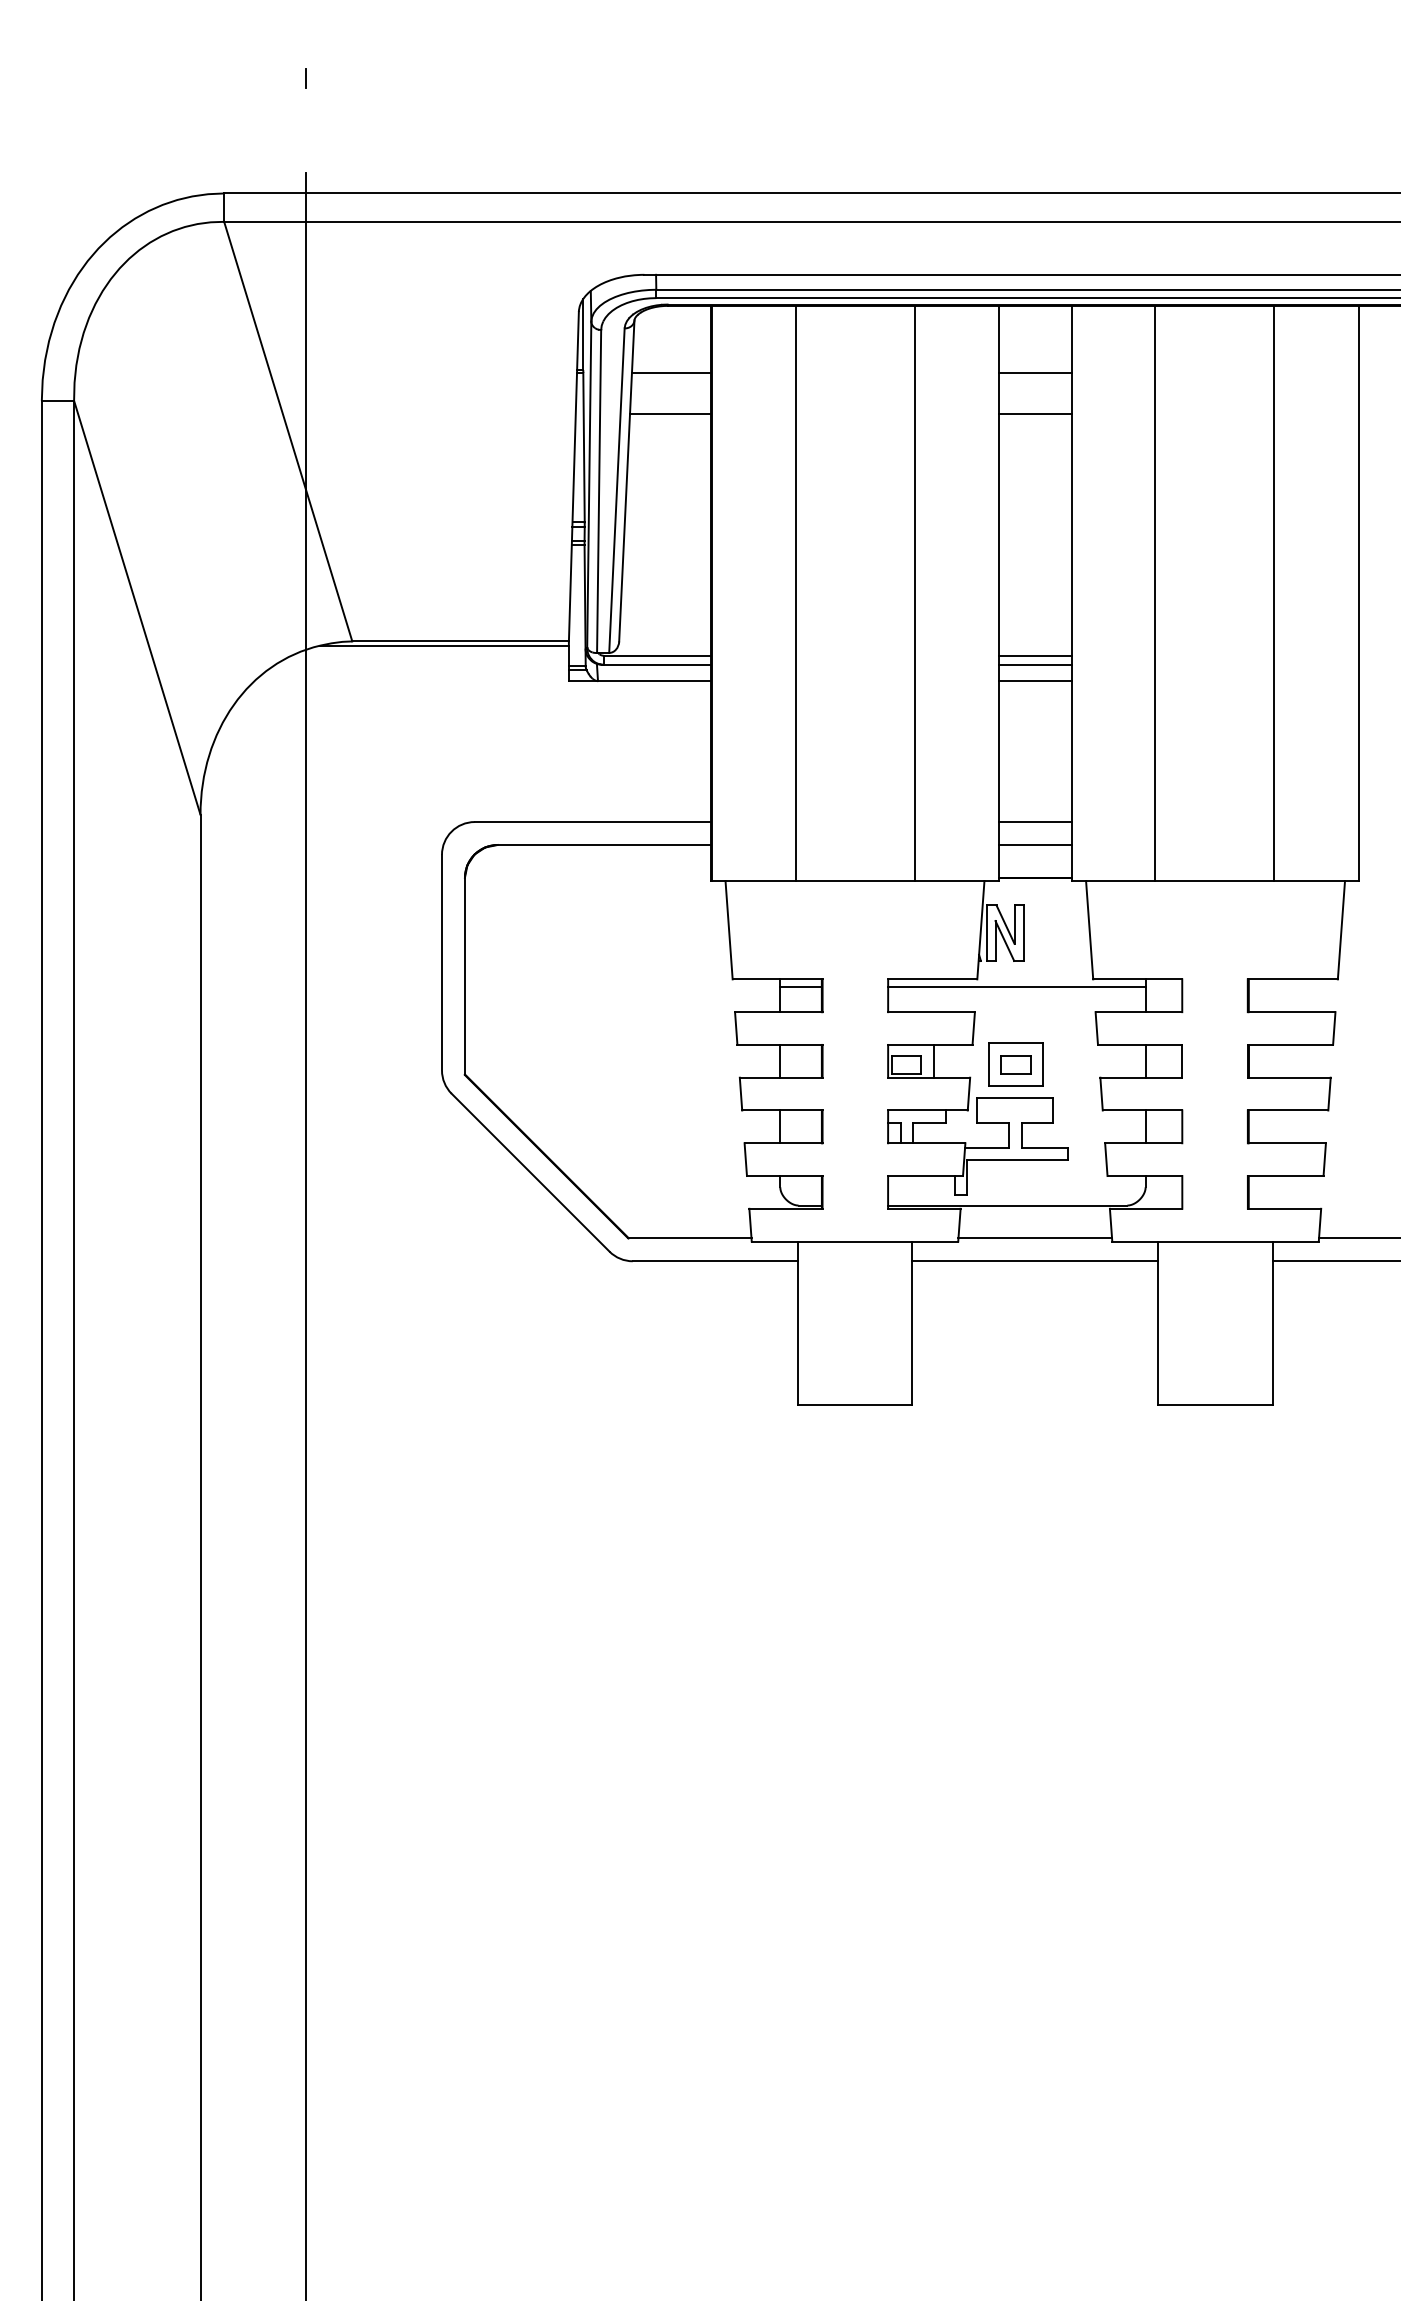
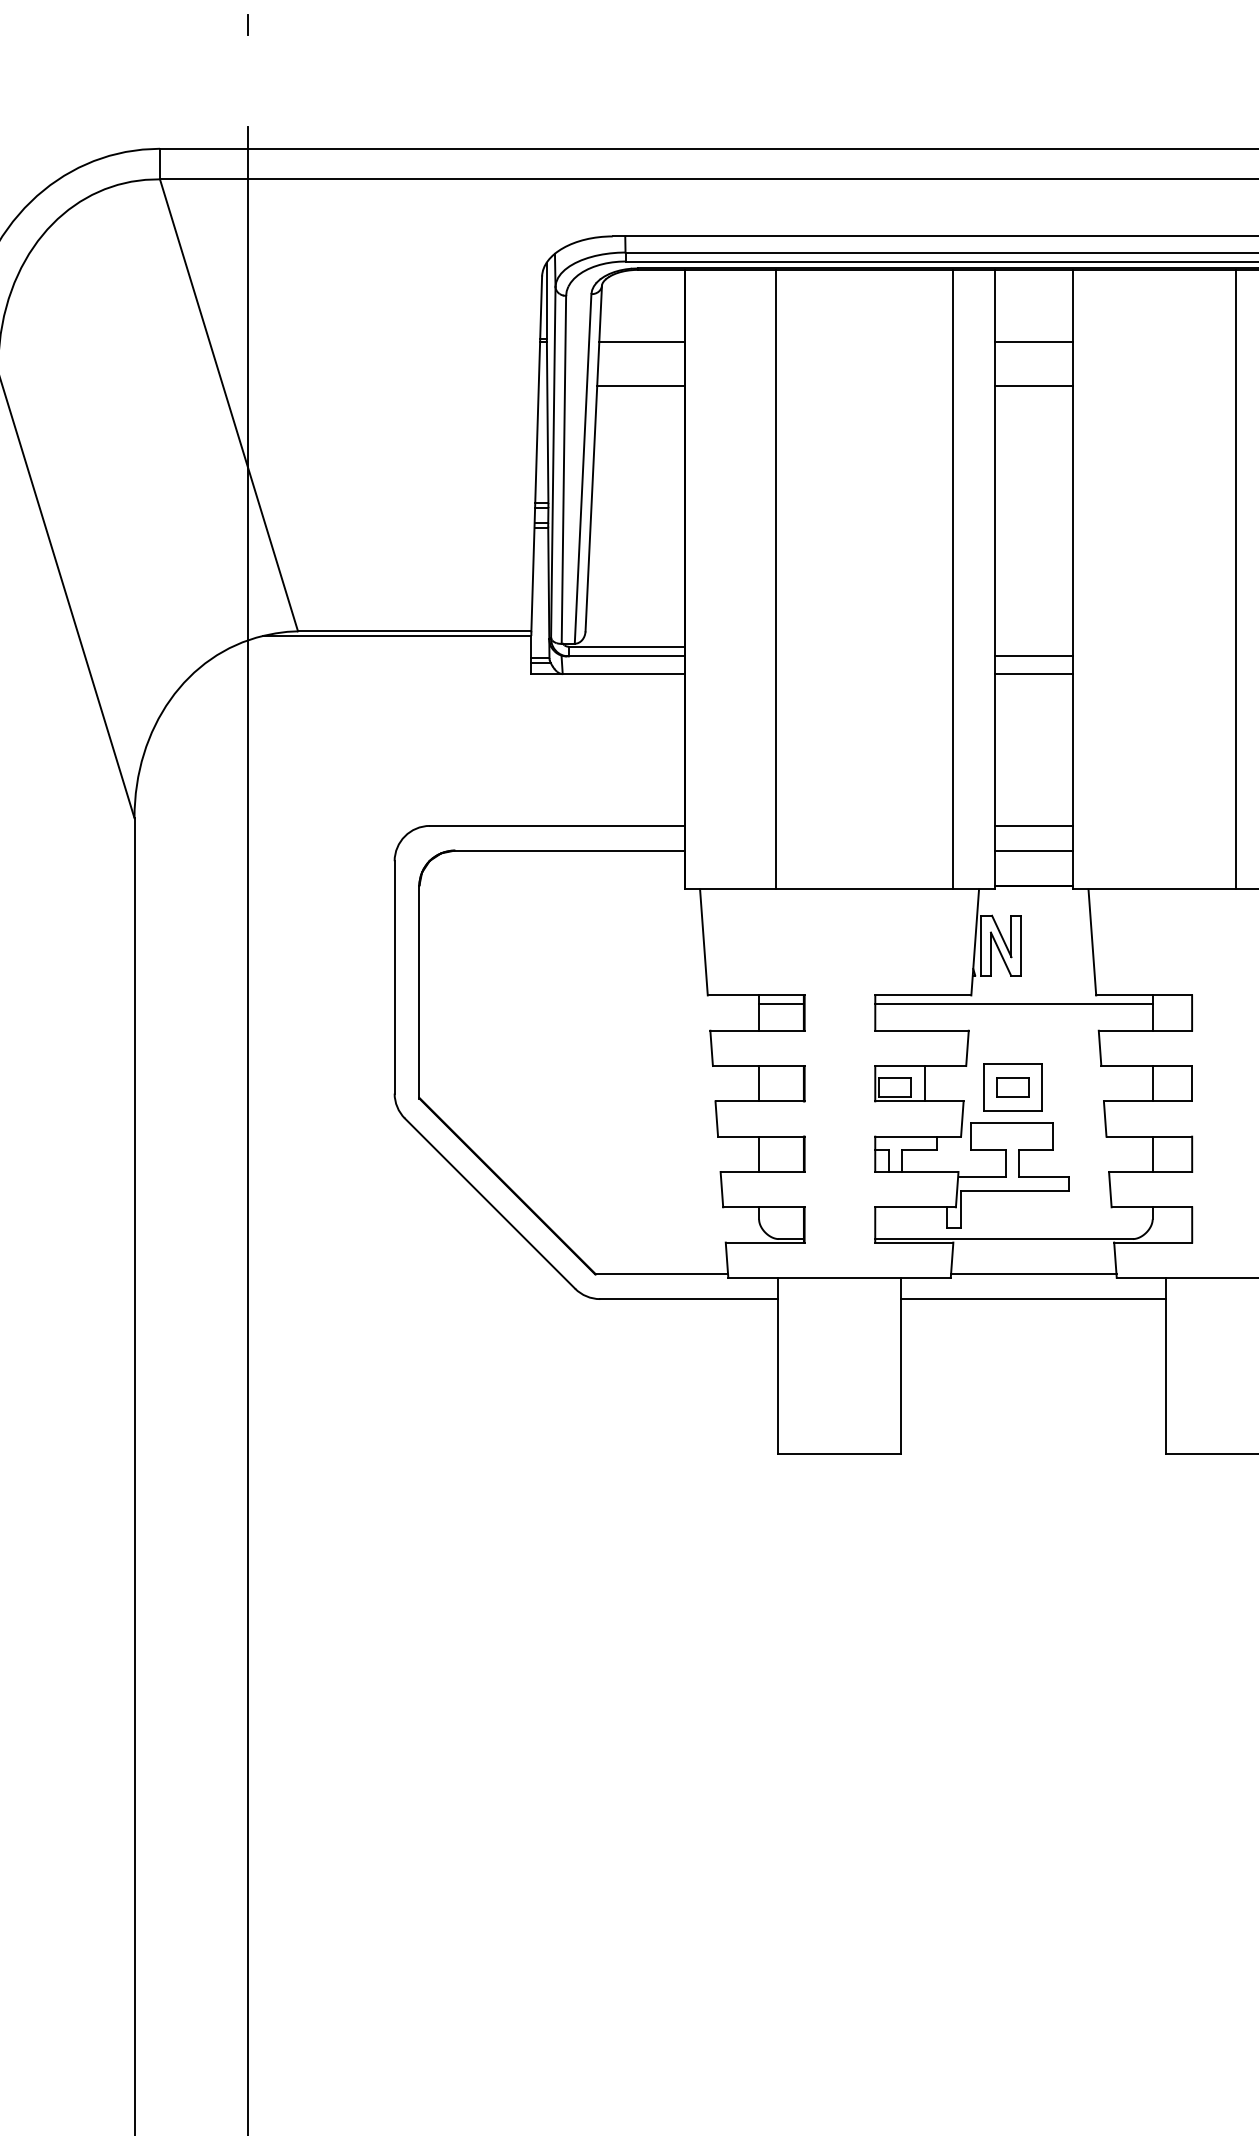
line: (914, 593) -> (952, 579), moved
line: (1155, 593) -> (1236, 579), moved
line: (1034, 655) -> (1032, 646), removed

